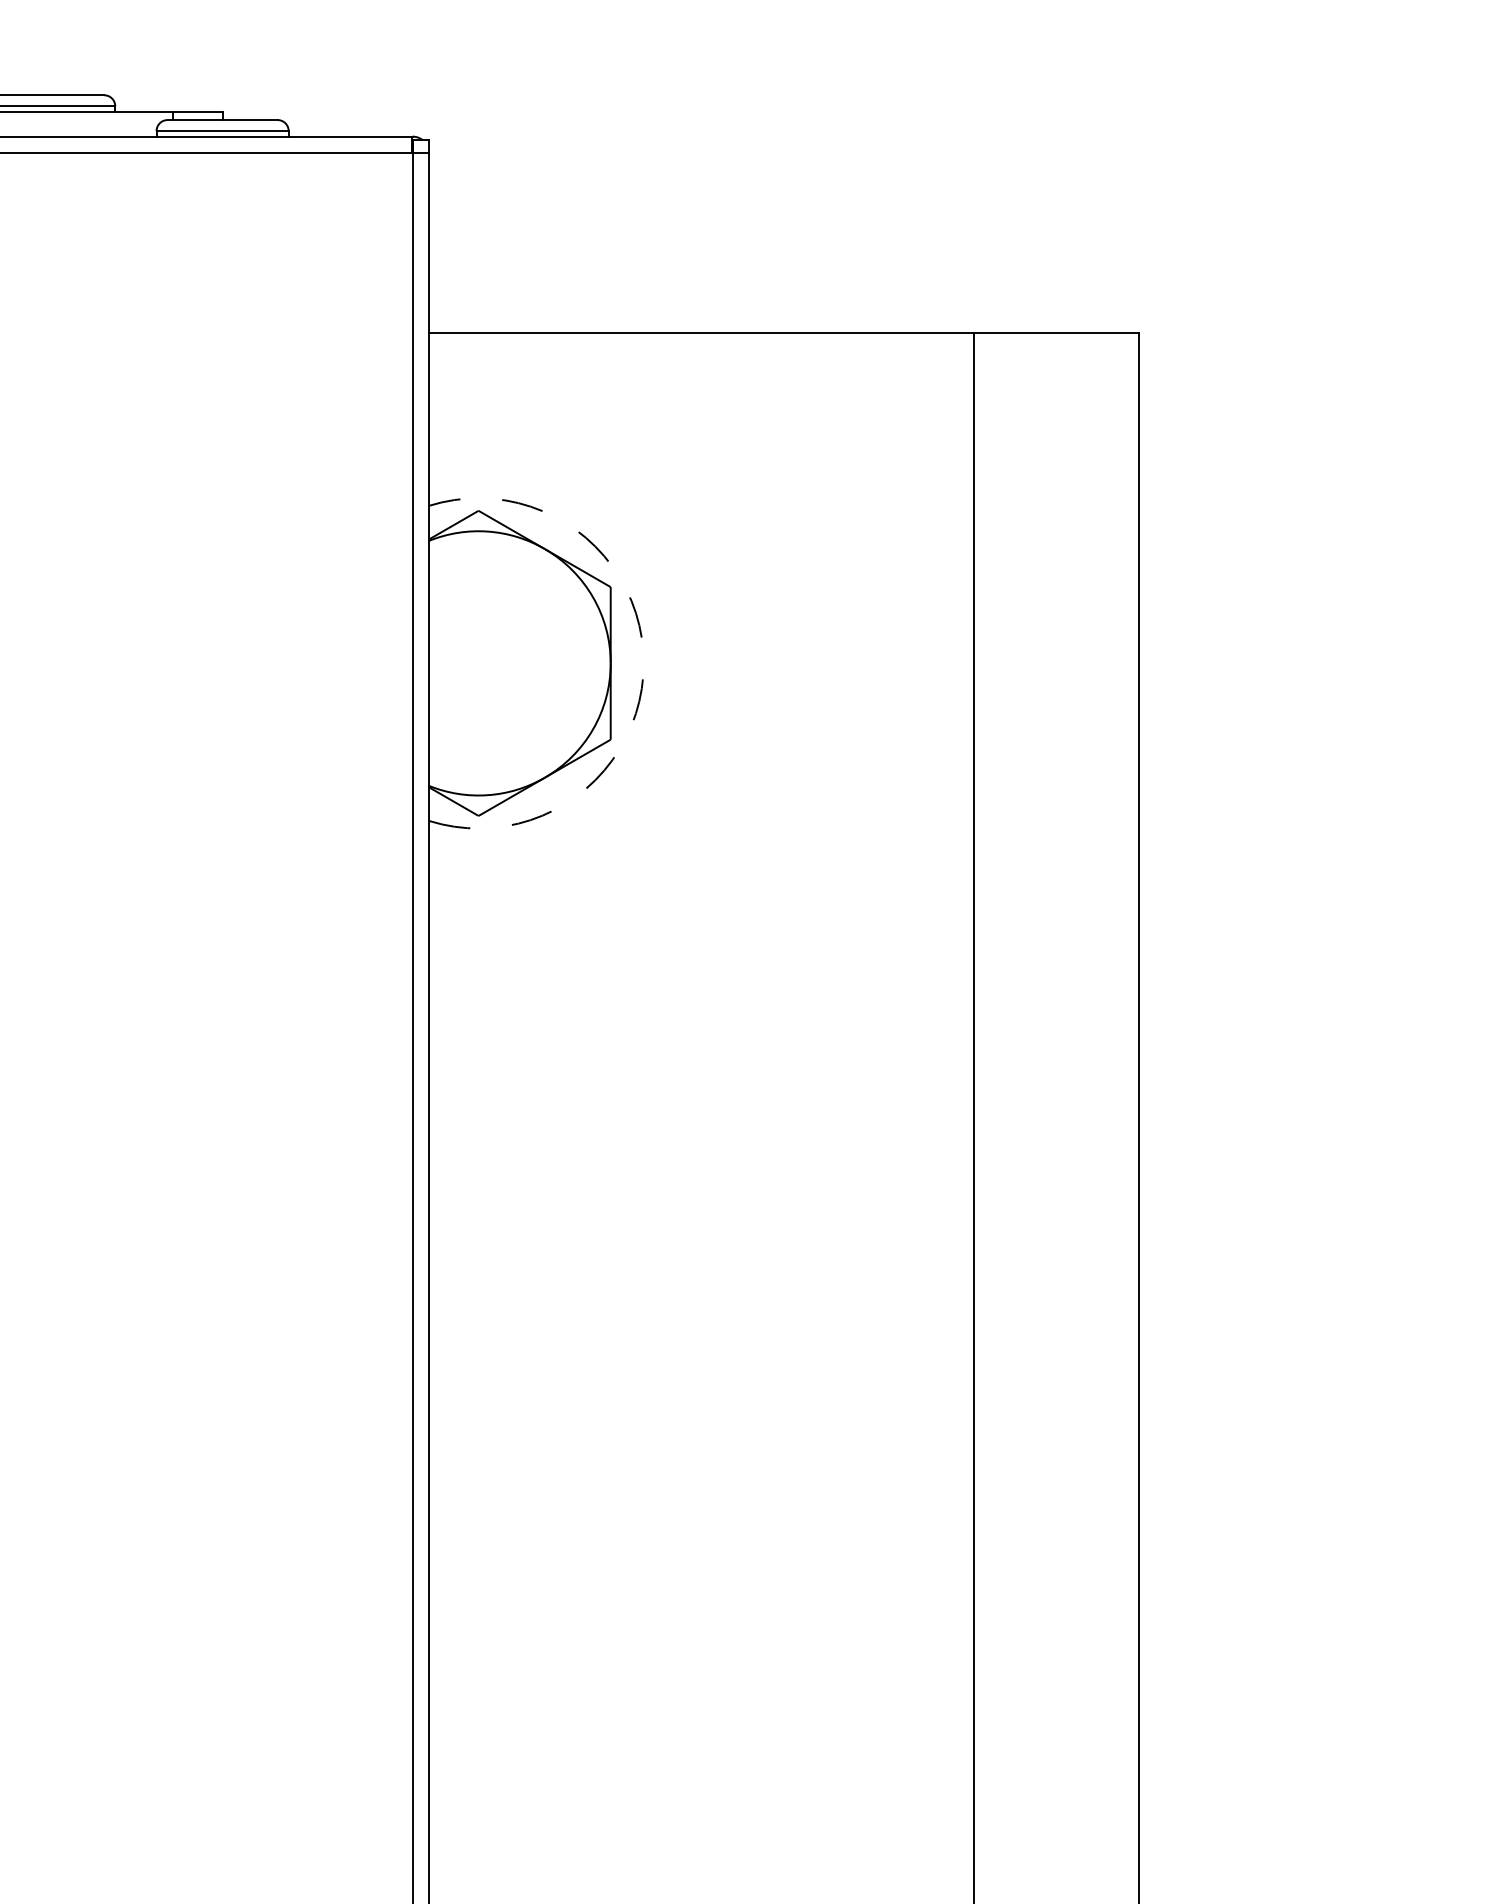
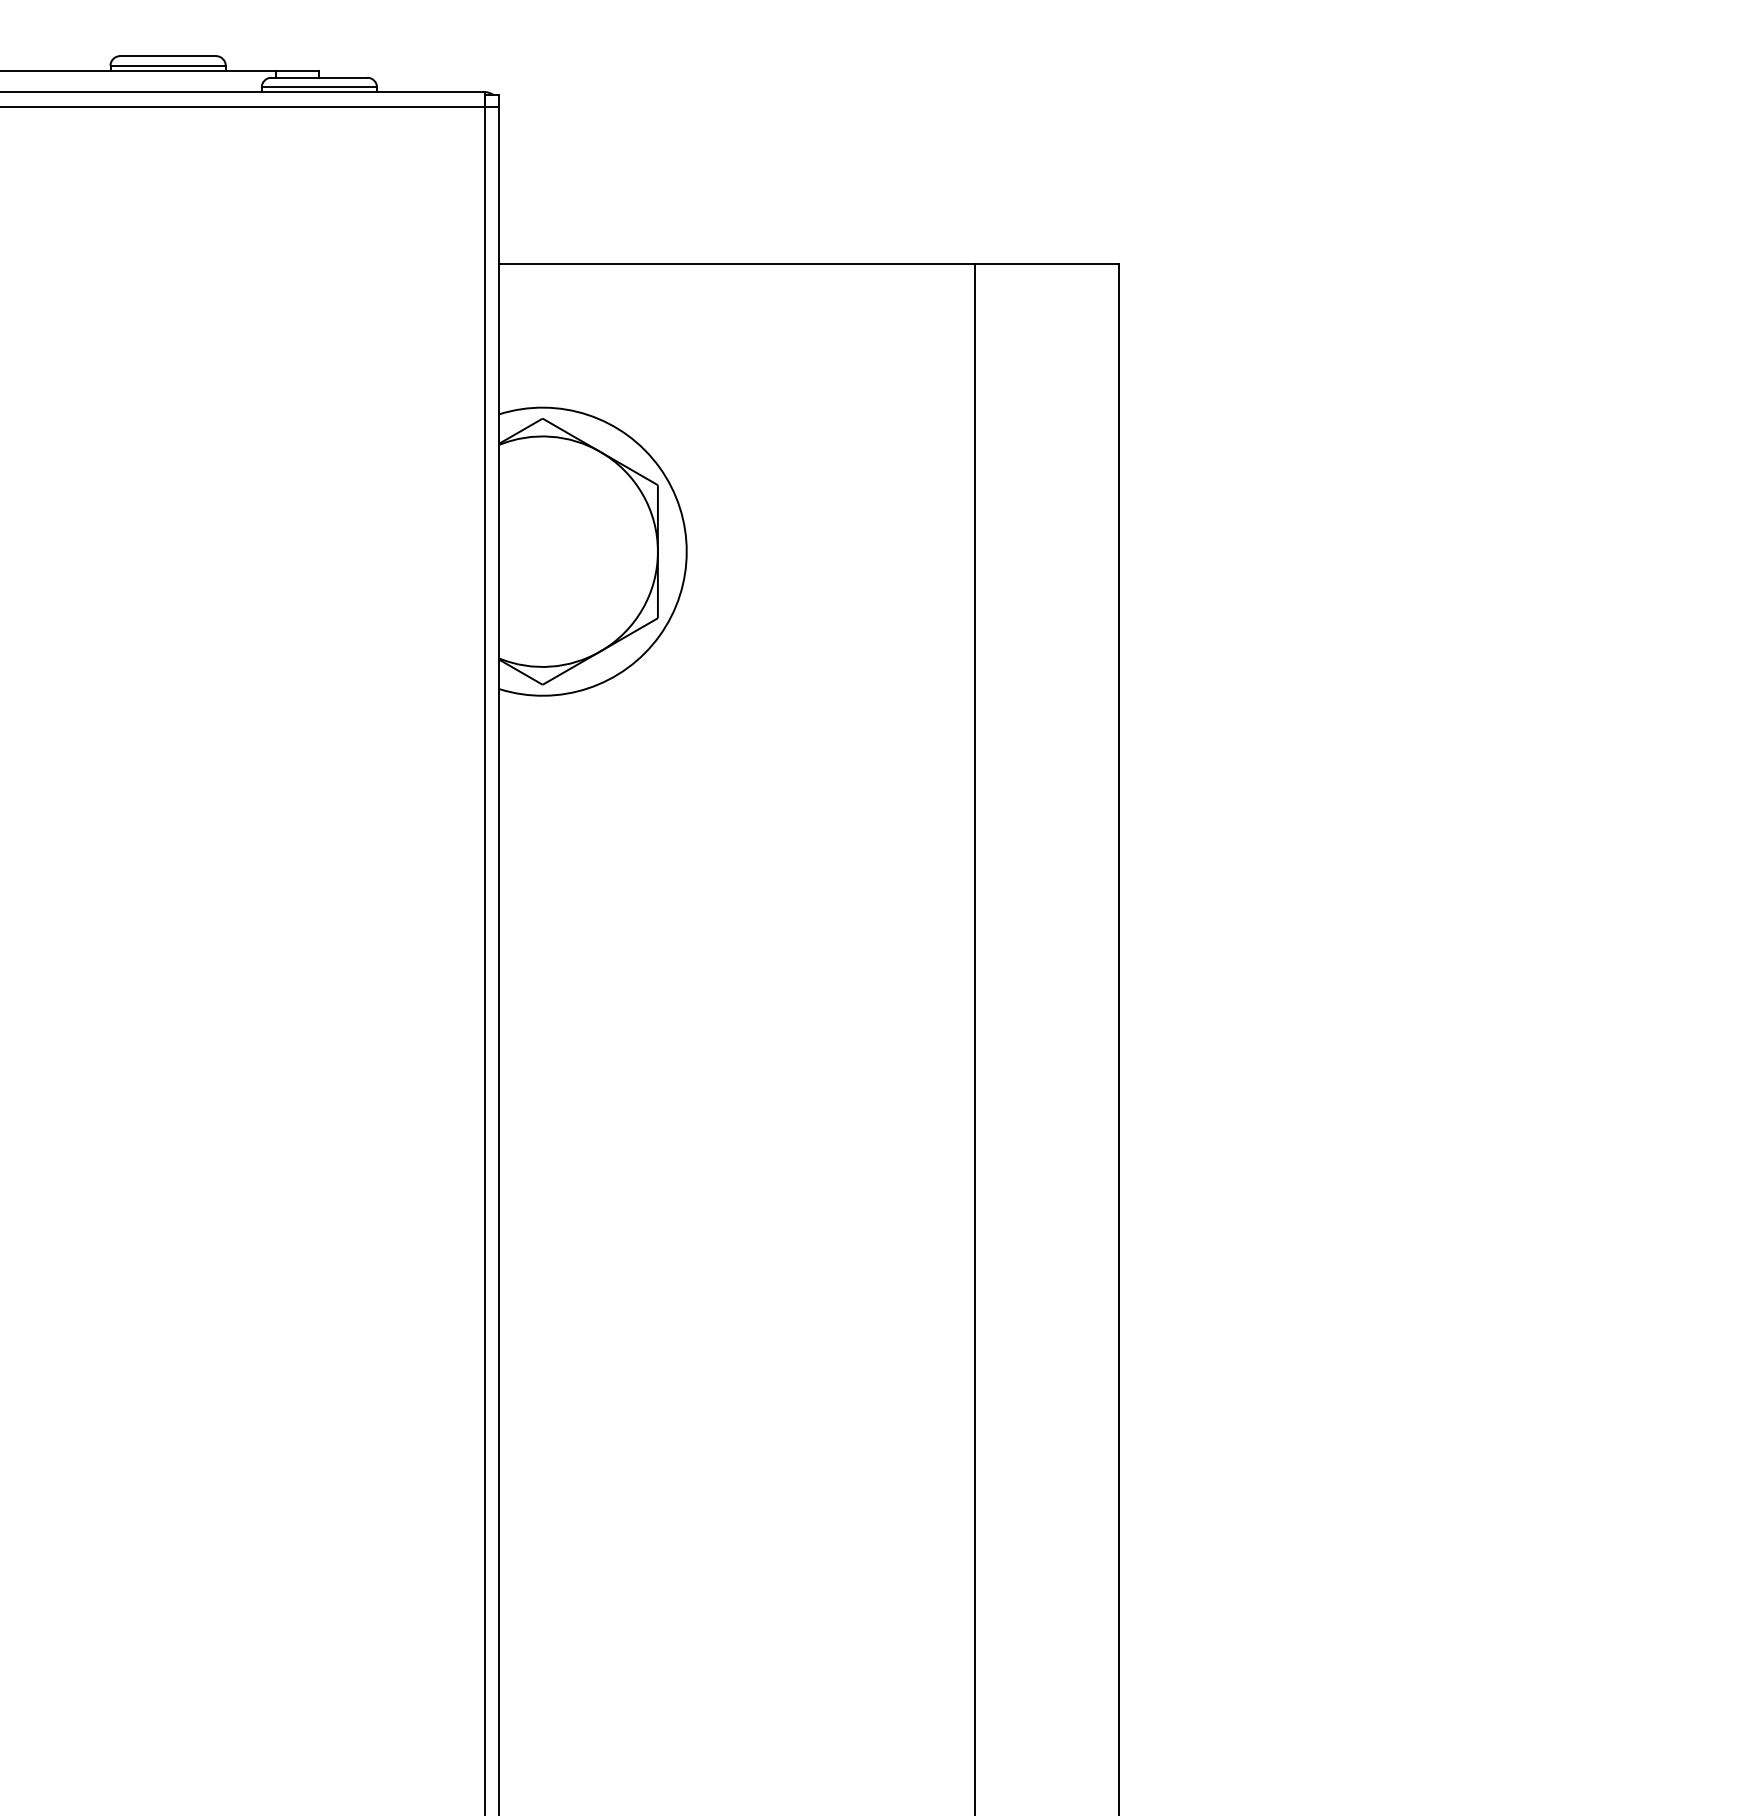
arc: (643, 663) -> (686, 551), dashed -> solid

